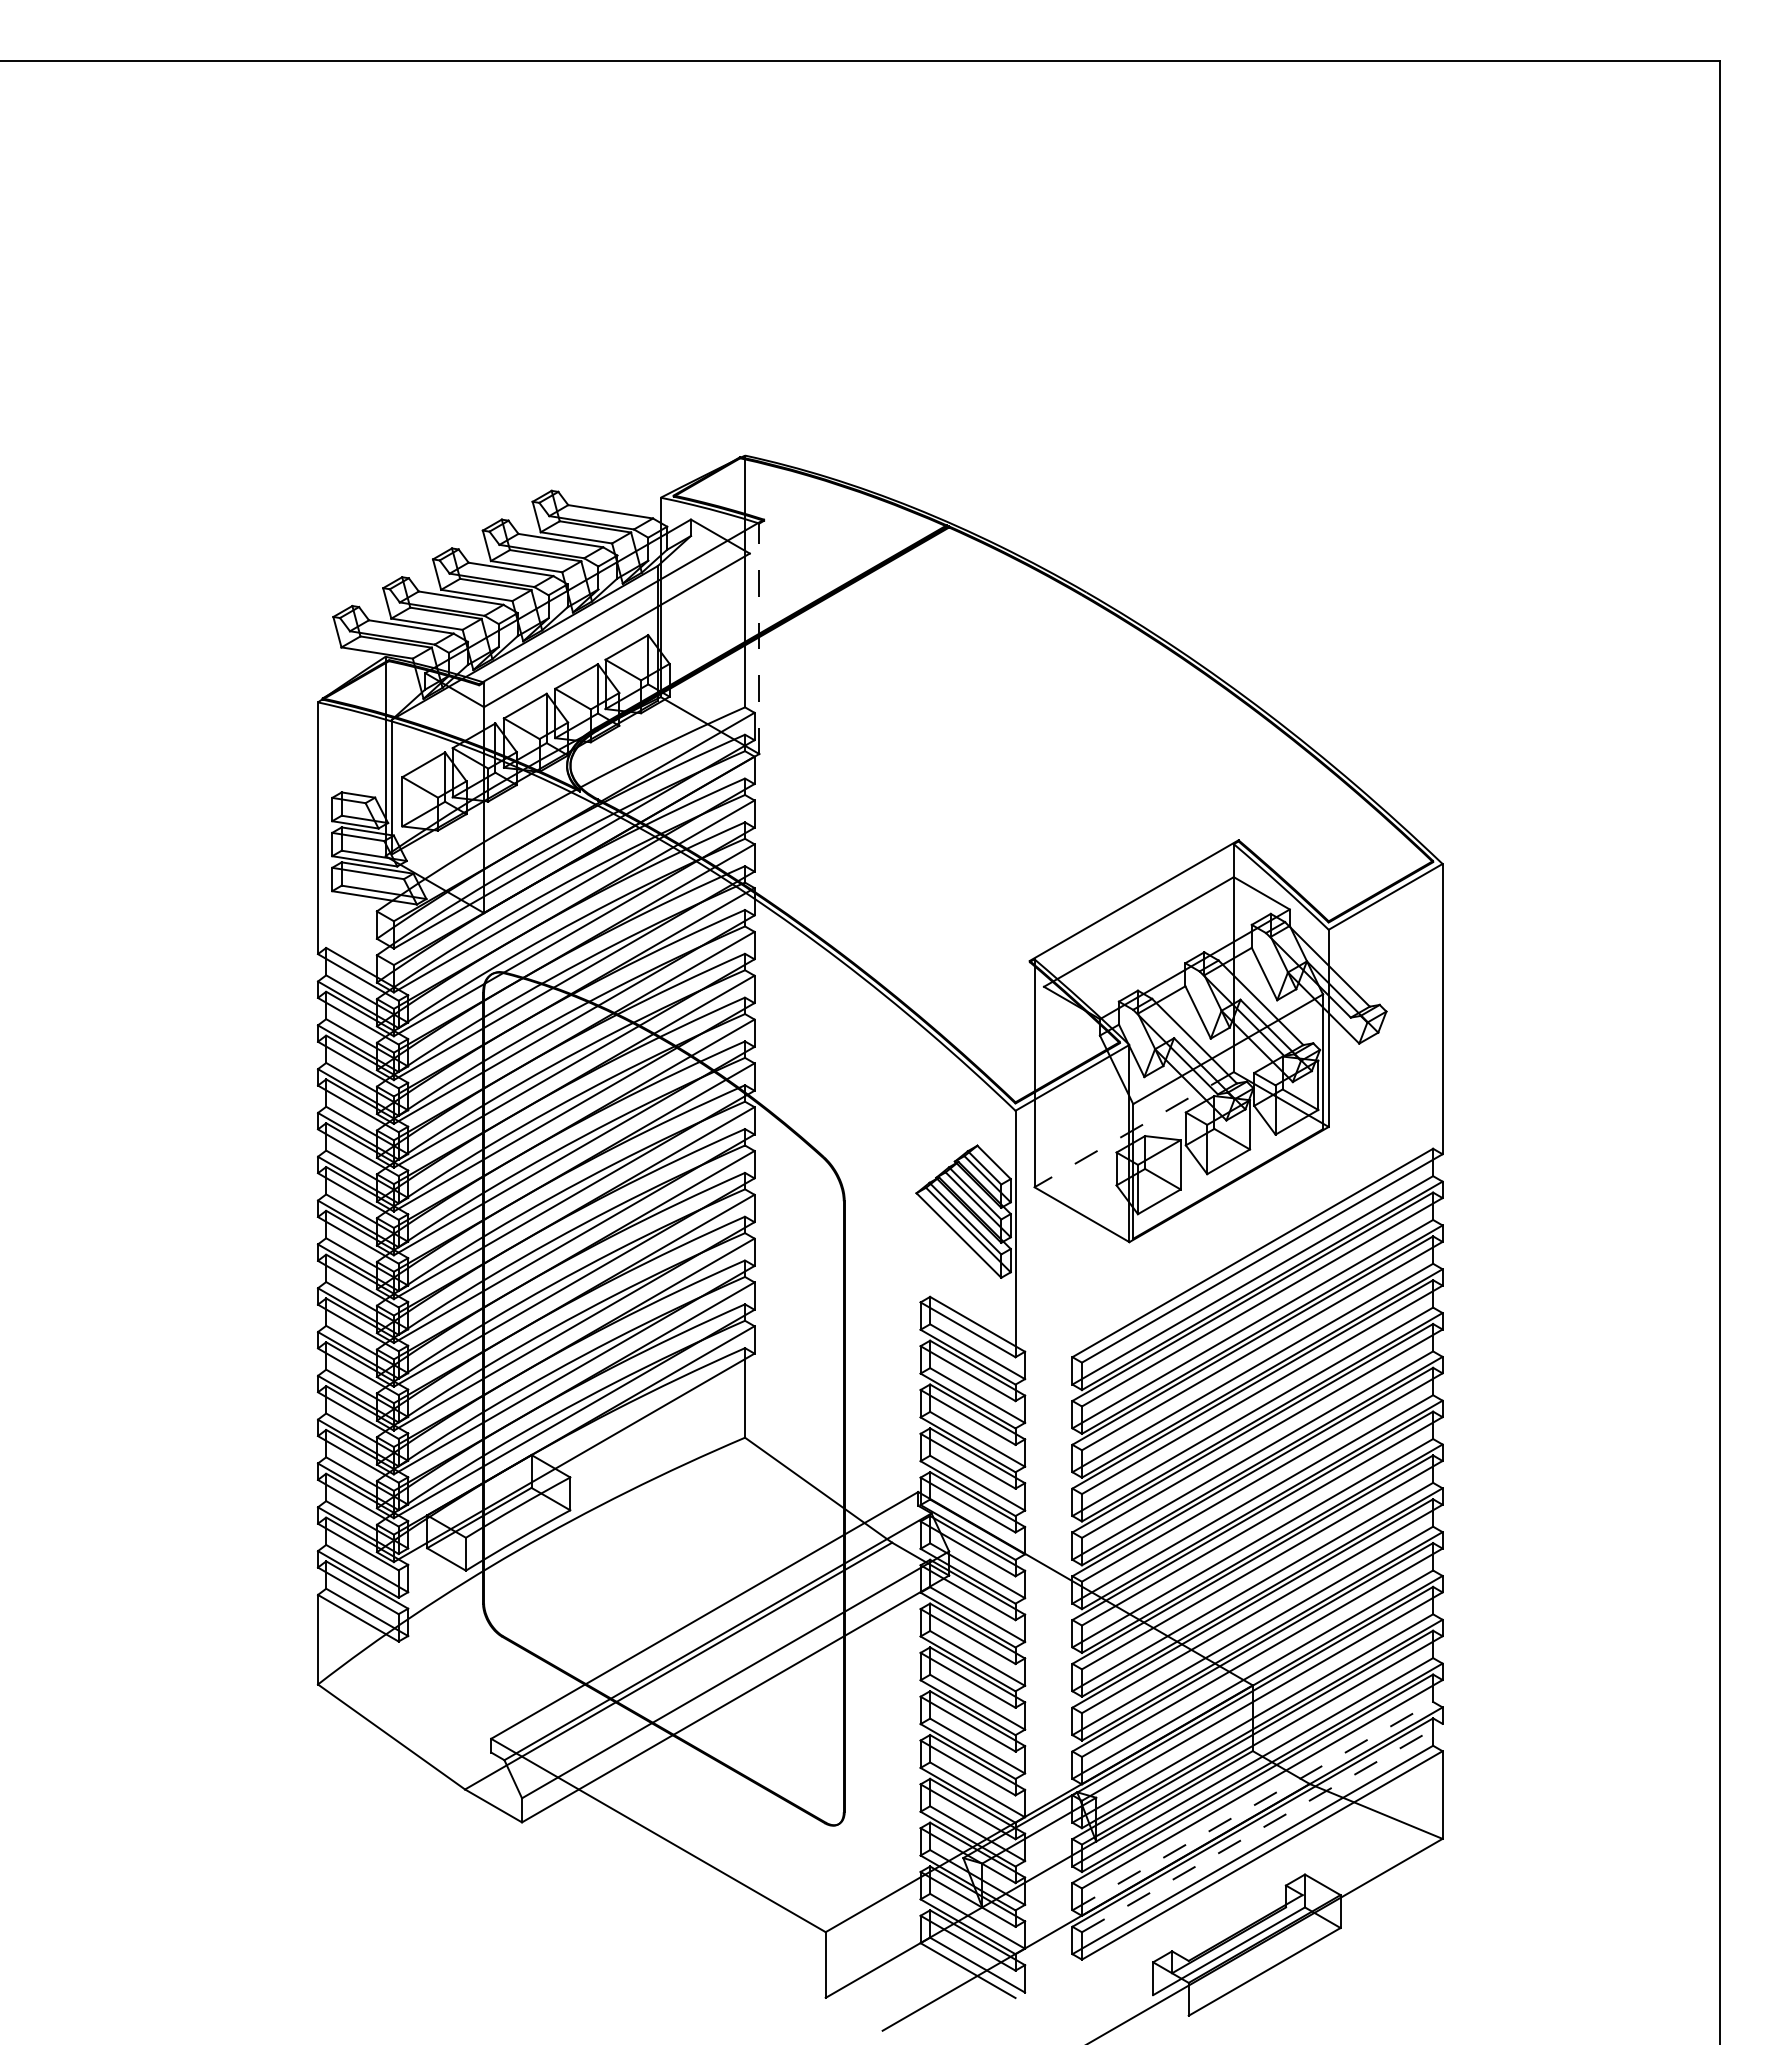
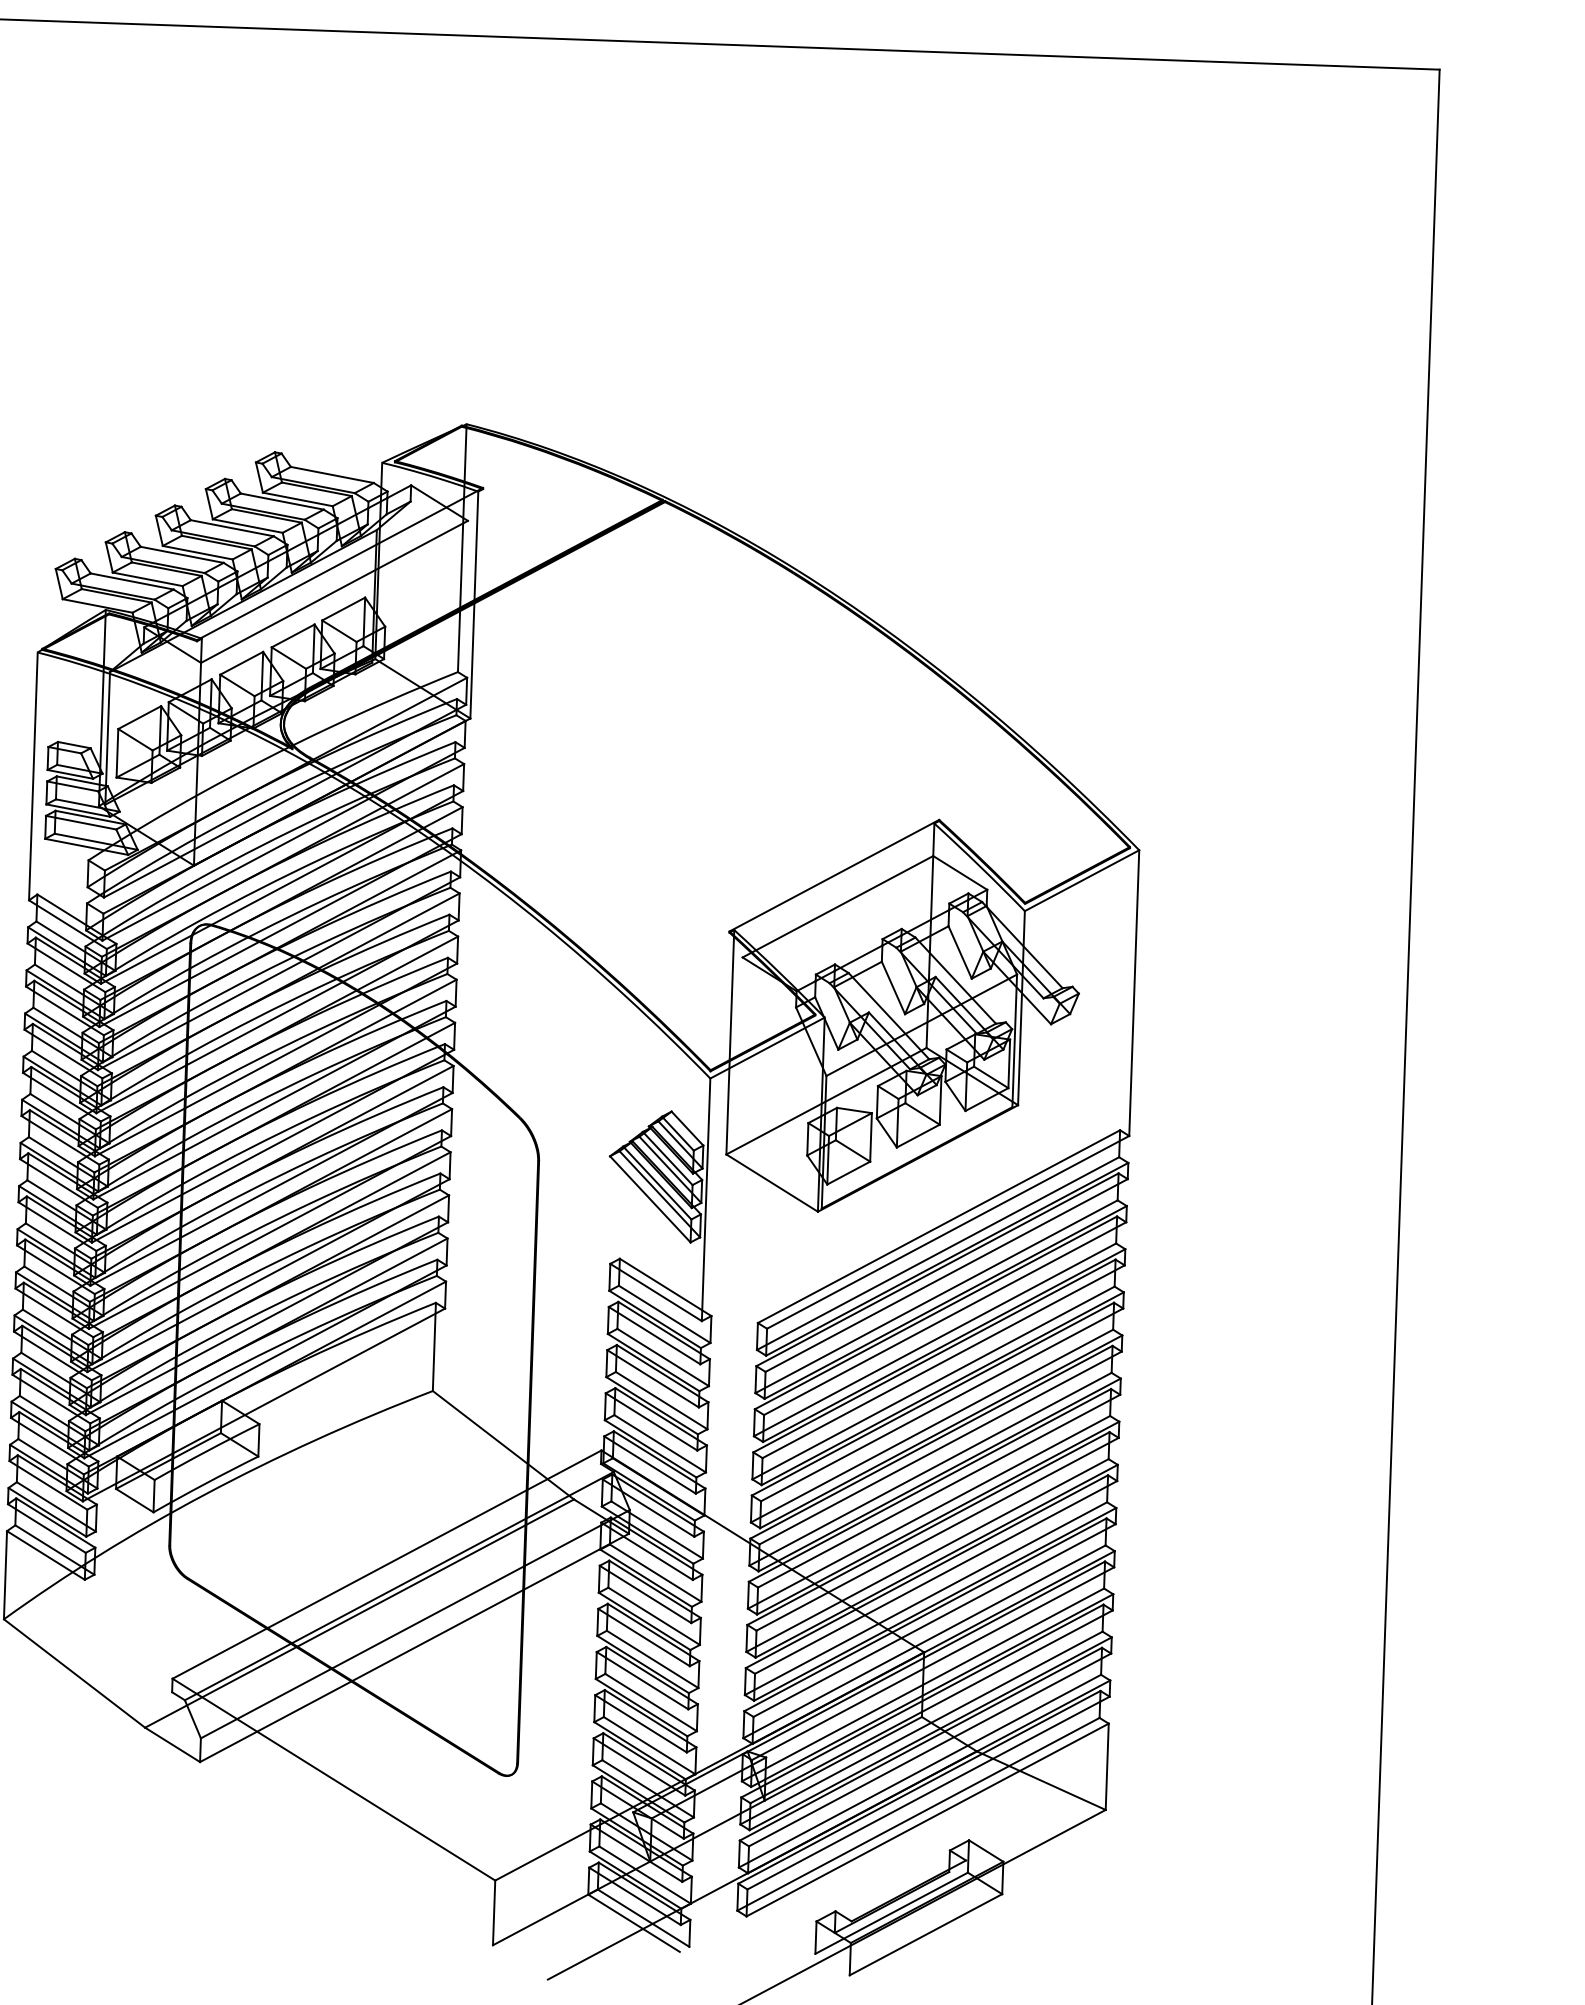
line: (759, 638) -> (474, 604), dashed -> solid
line: (1133, 1129) -> (825, 1101), dashed -> solid
line: (1253, 1805) -> (920, 1770), dashed -> solid
line: (1262, 1827) -> (928, 1792), dashed -> solid

